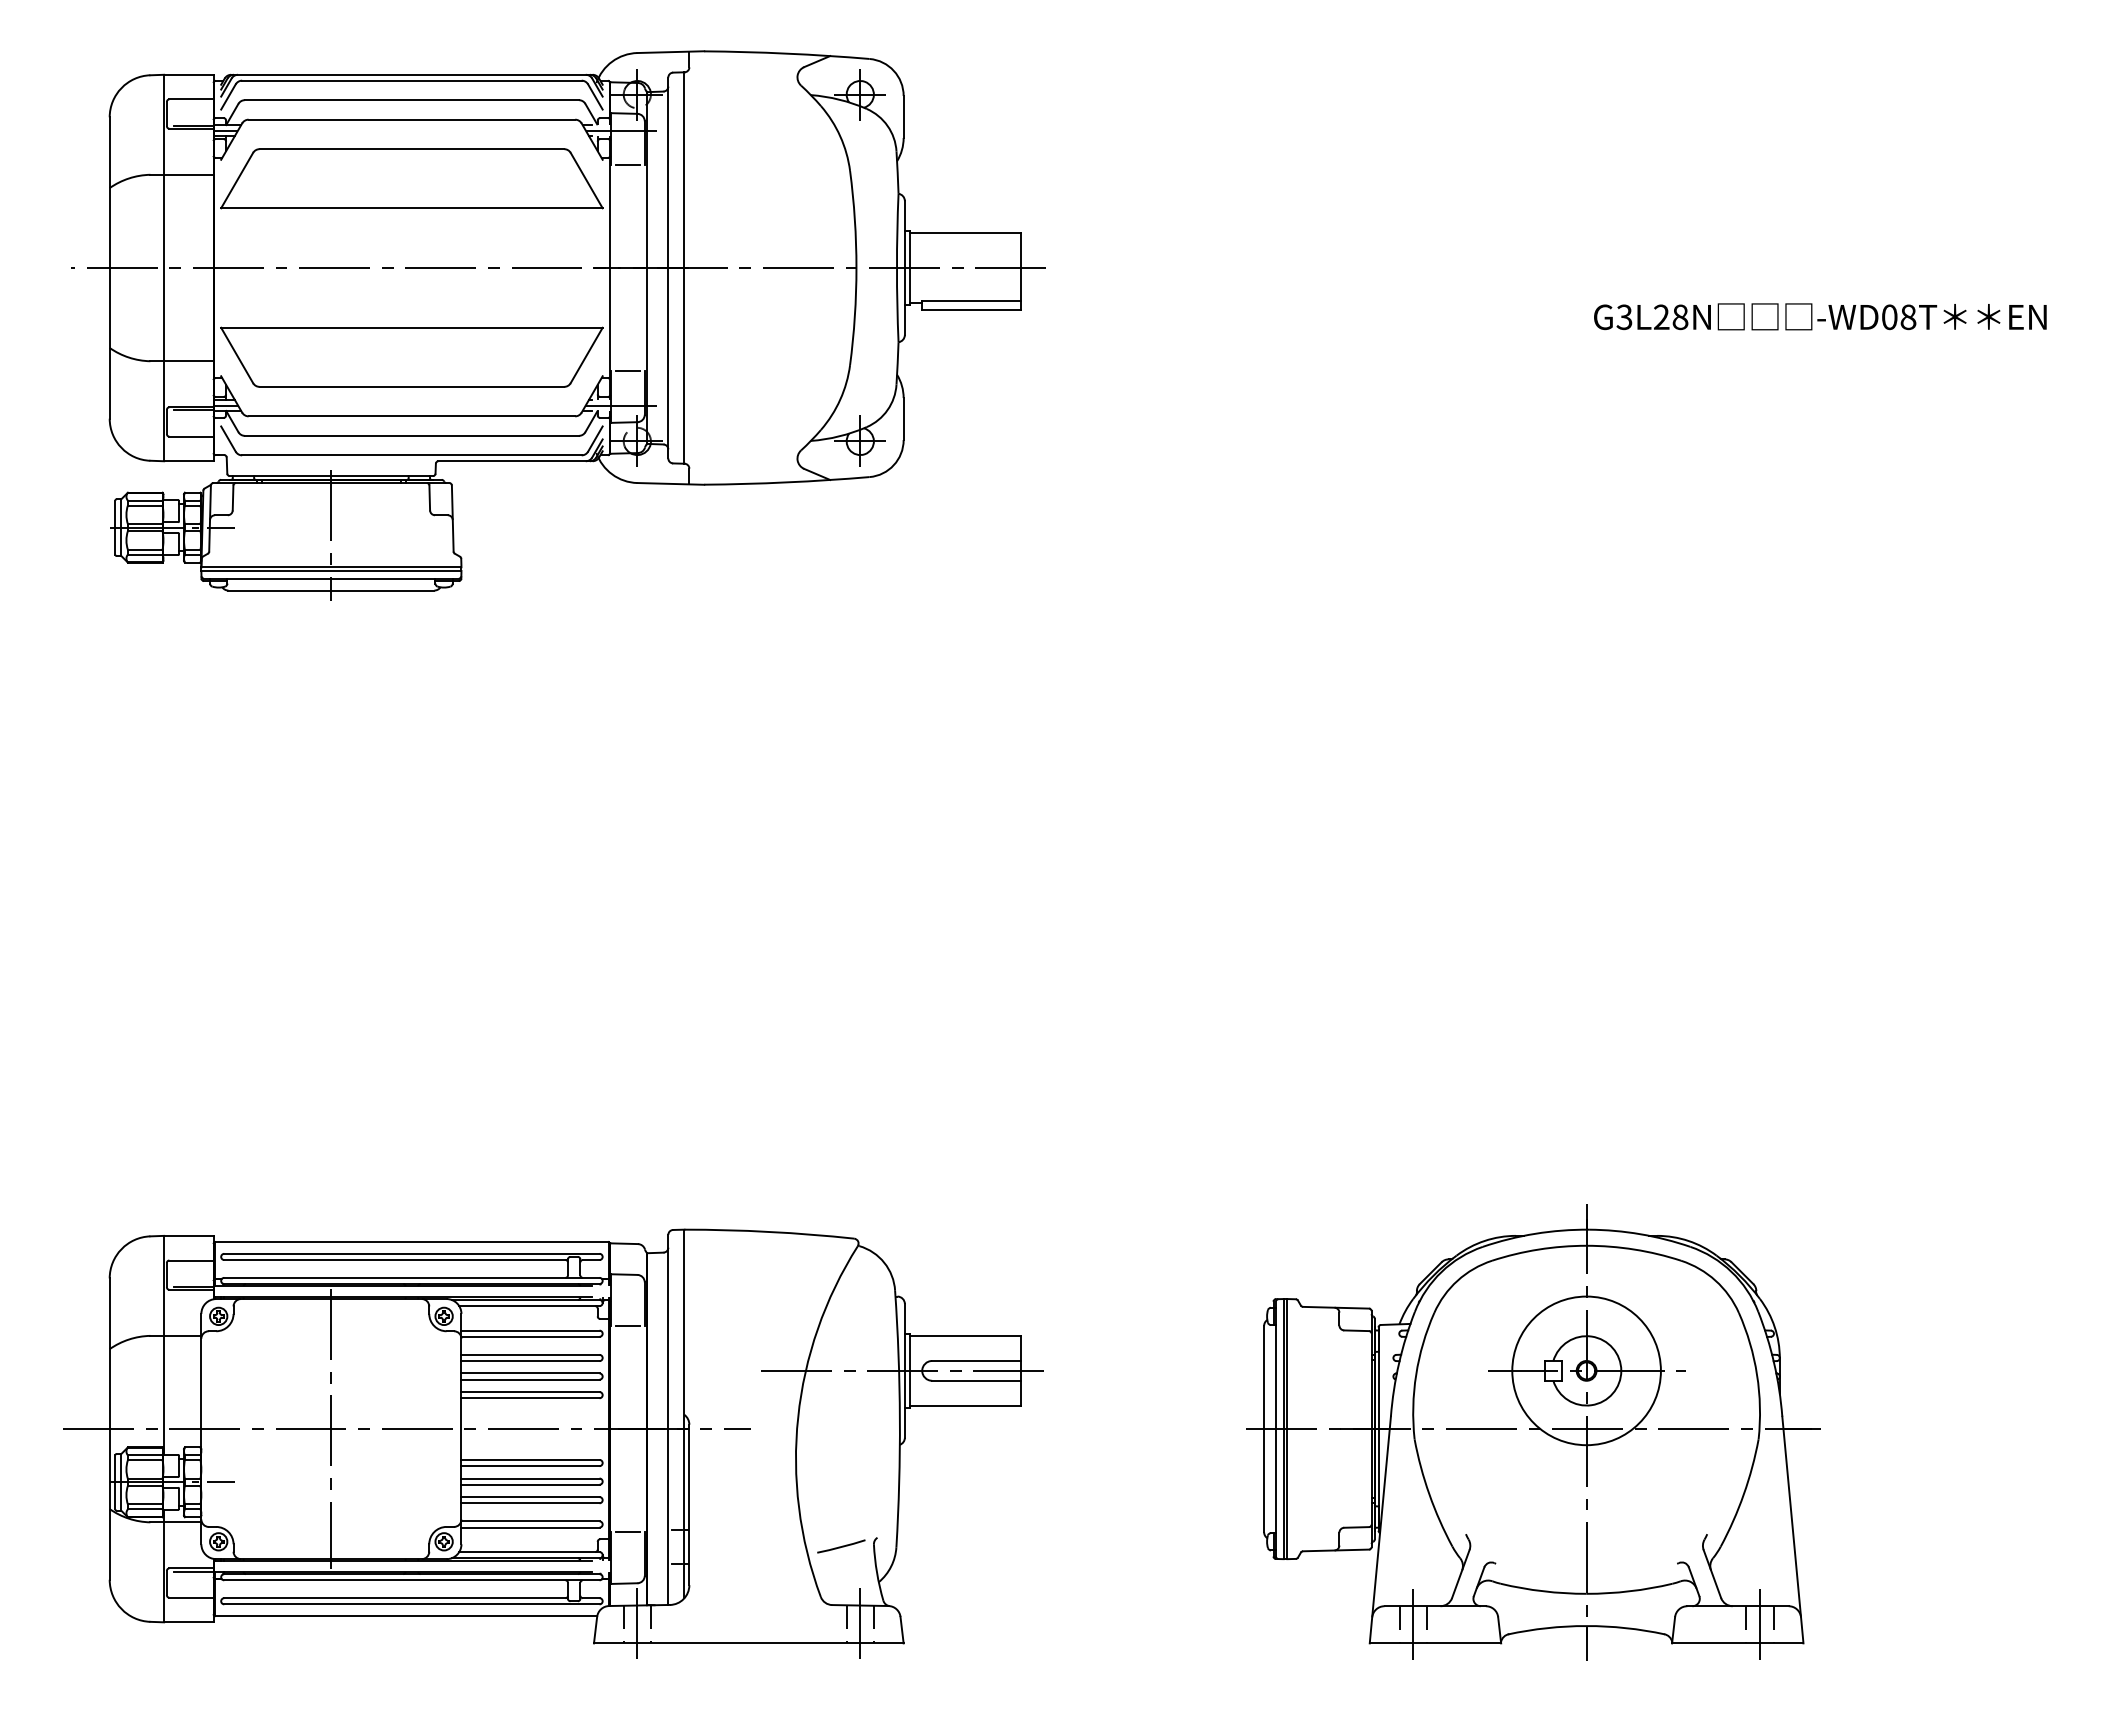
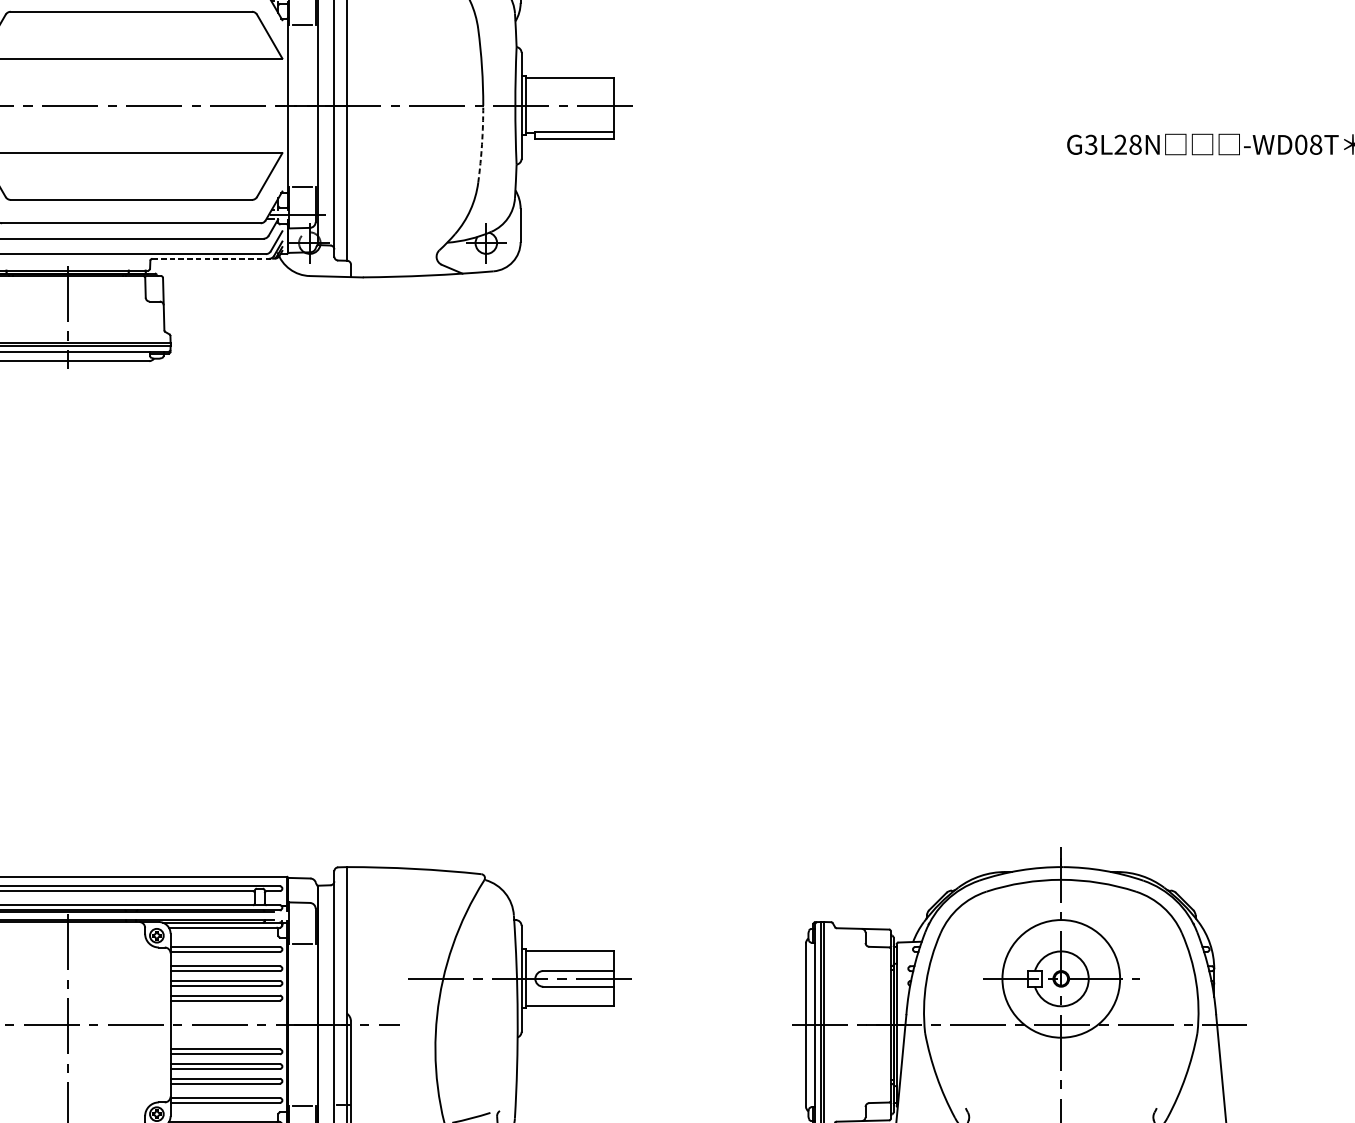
arc: (854, 316) -> (481, 144), solid -> dashed
line: (516, 461) -> (214, 259), solid -> dashed

